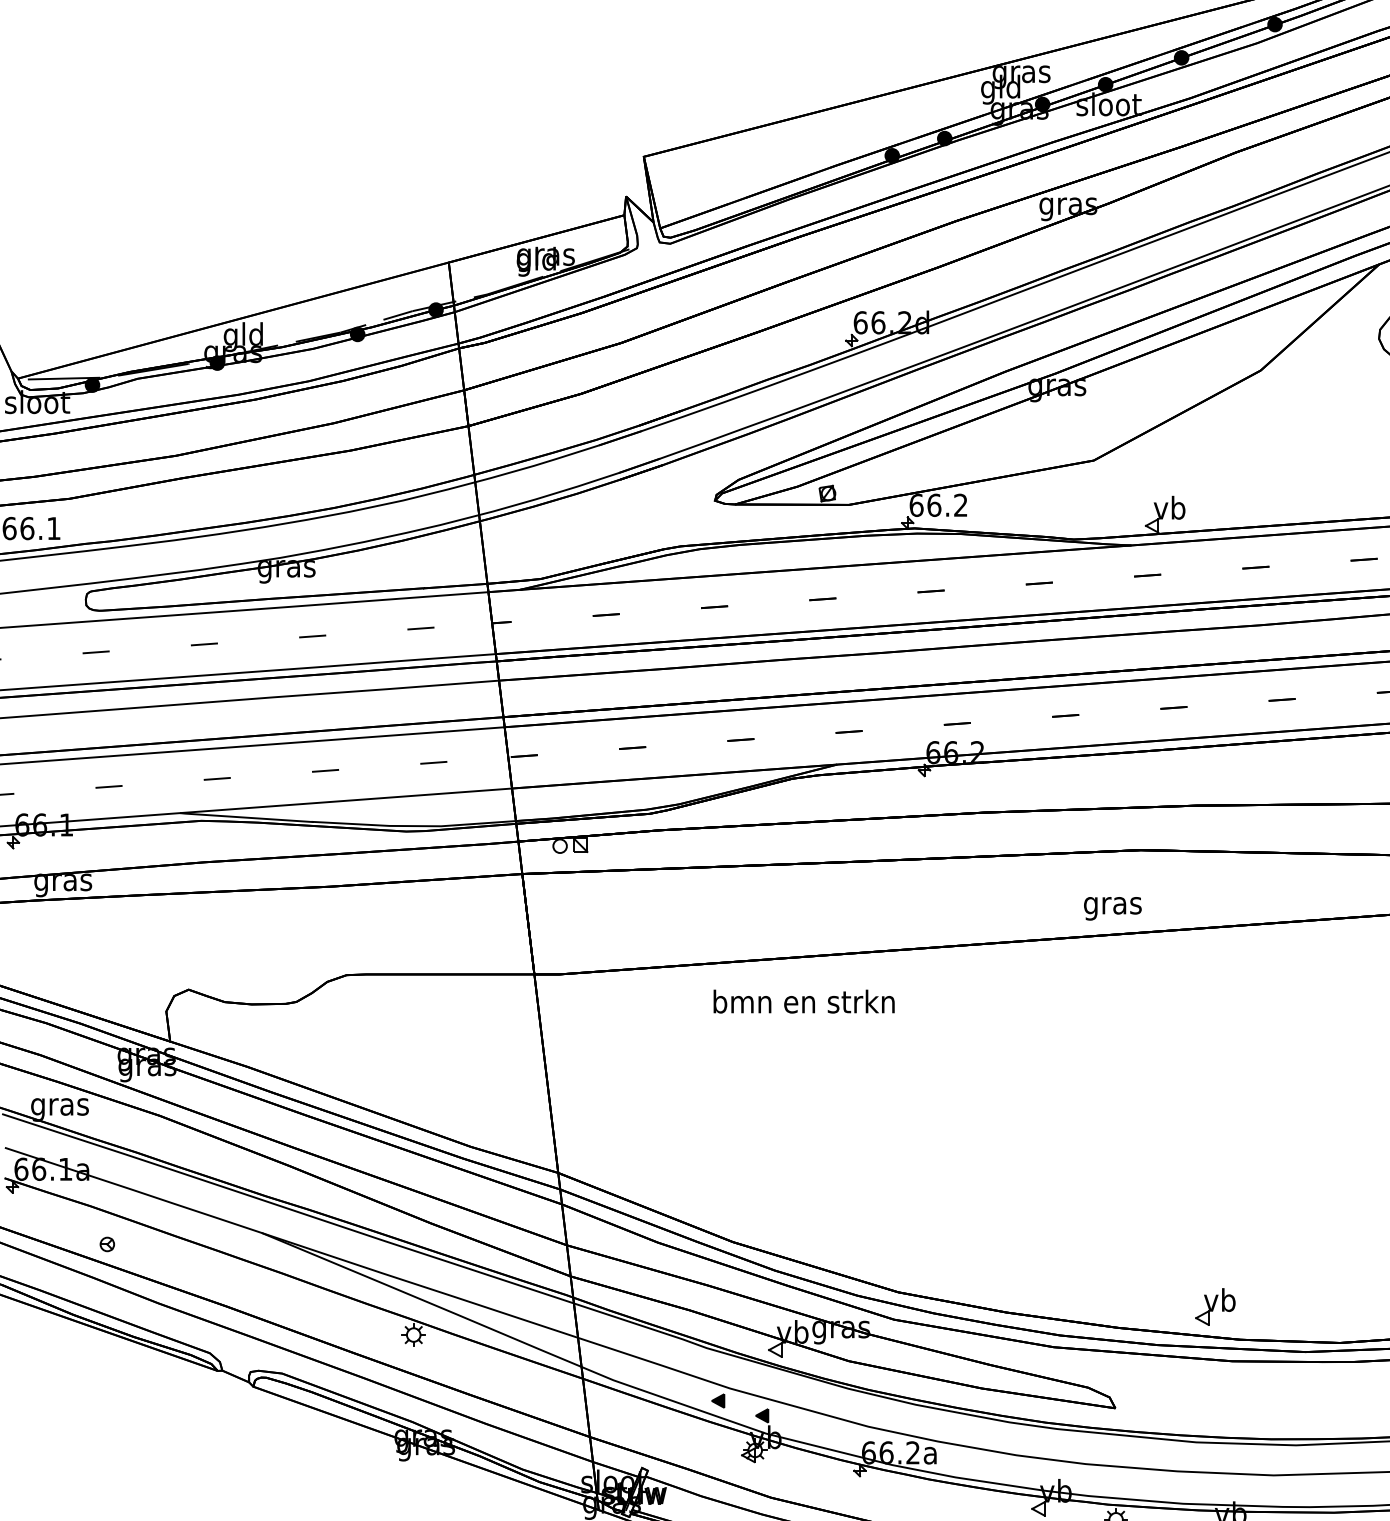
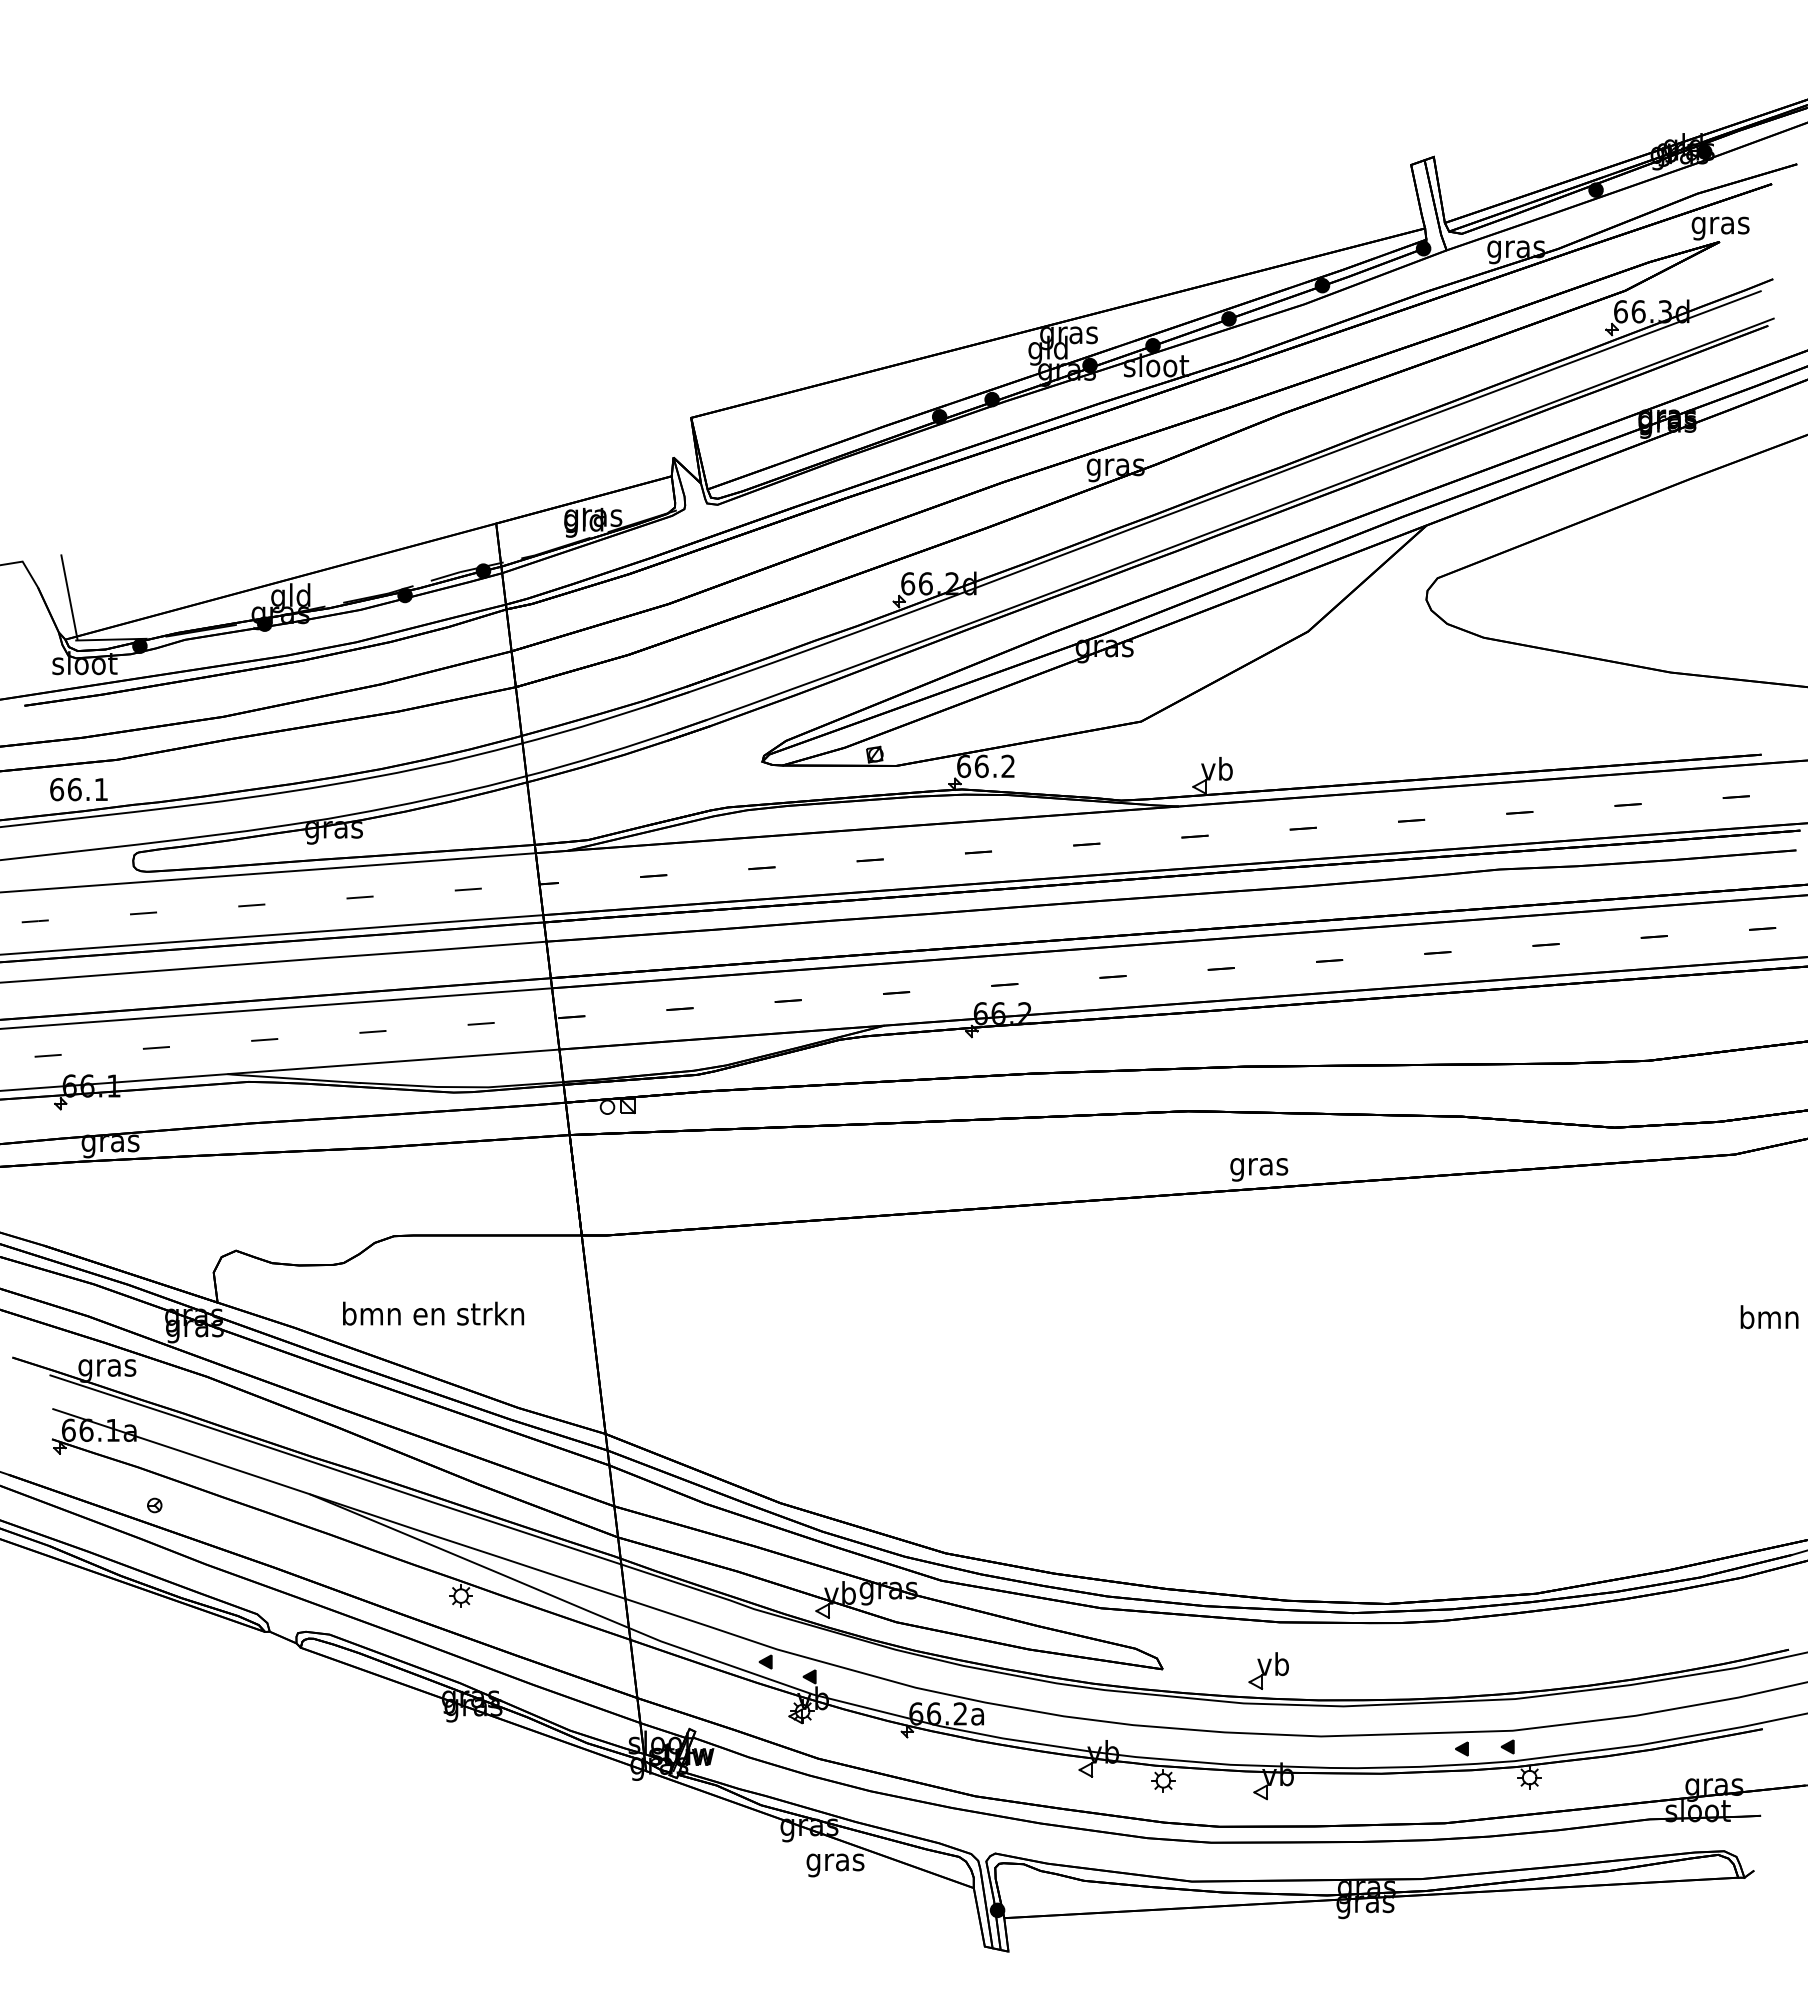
line: (22, 336) -> (69, 597), added
text: (1113, 908) -> (1259, 1169), moved
text: (804, 1001) -> (433, 1313), moved
part: (1215, 1306) -> (1268, 1670), moved

